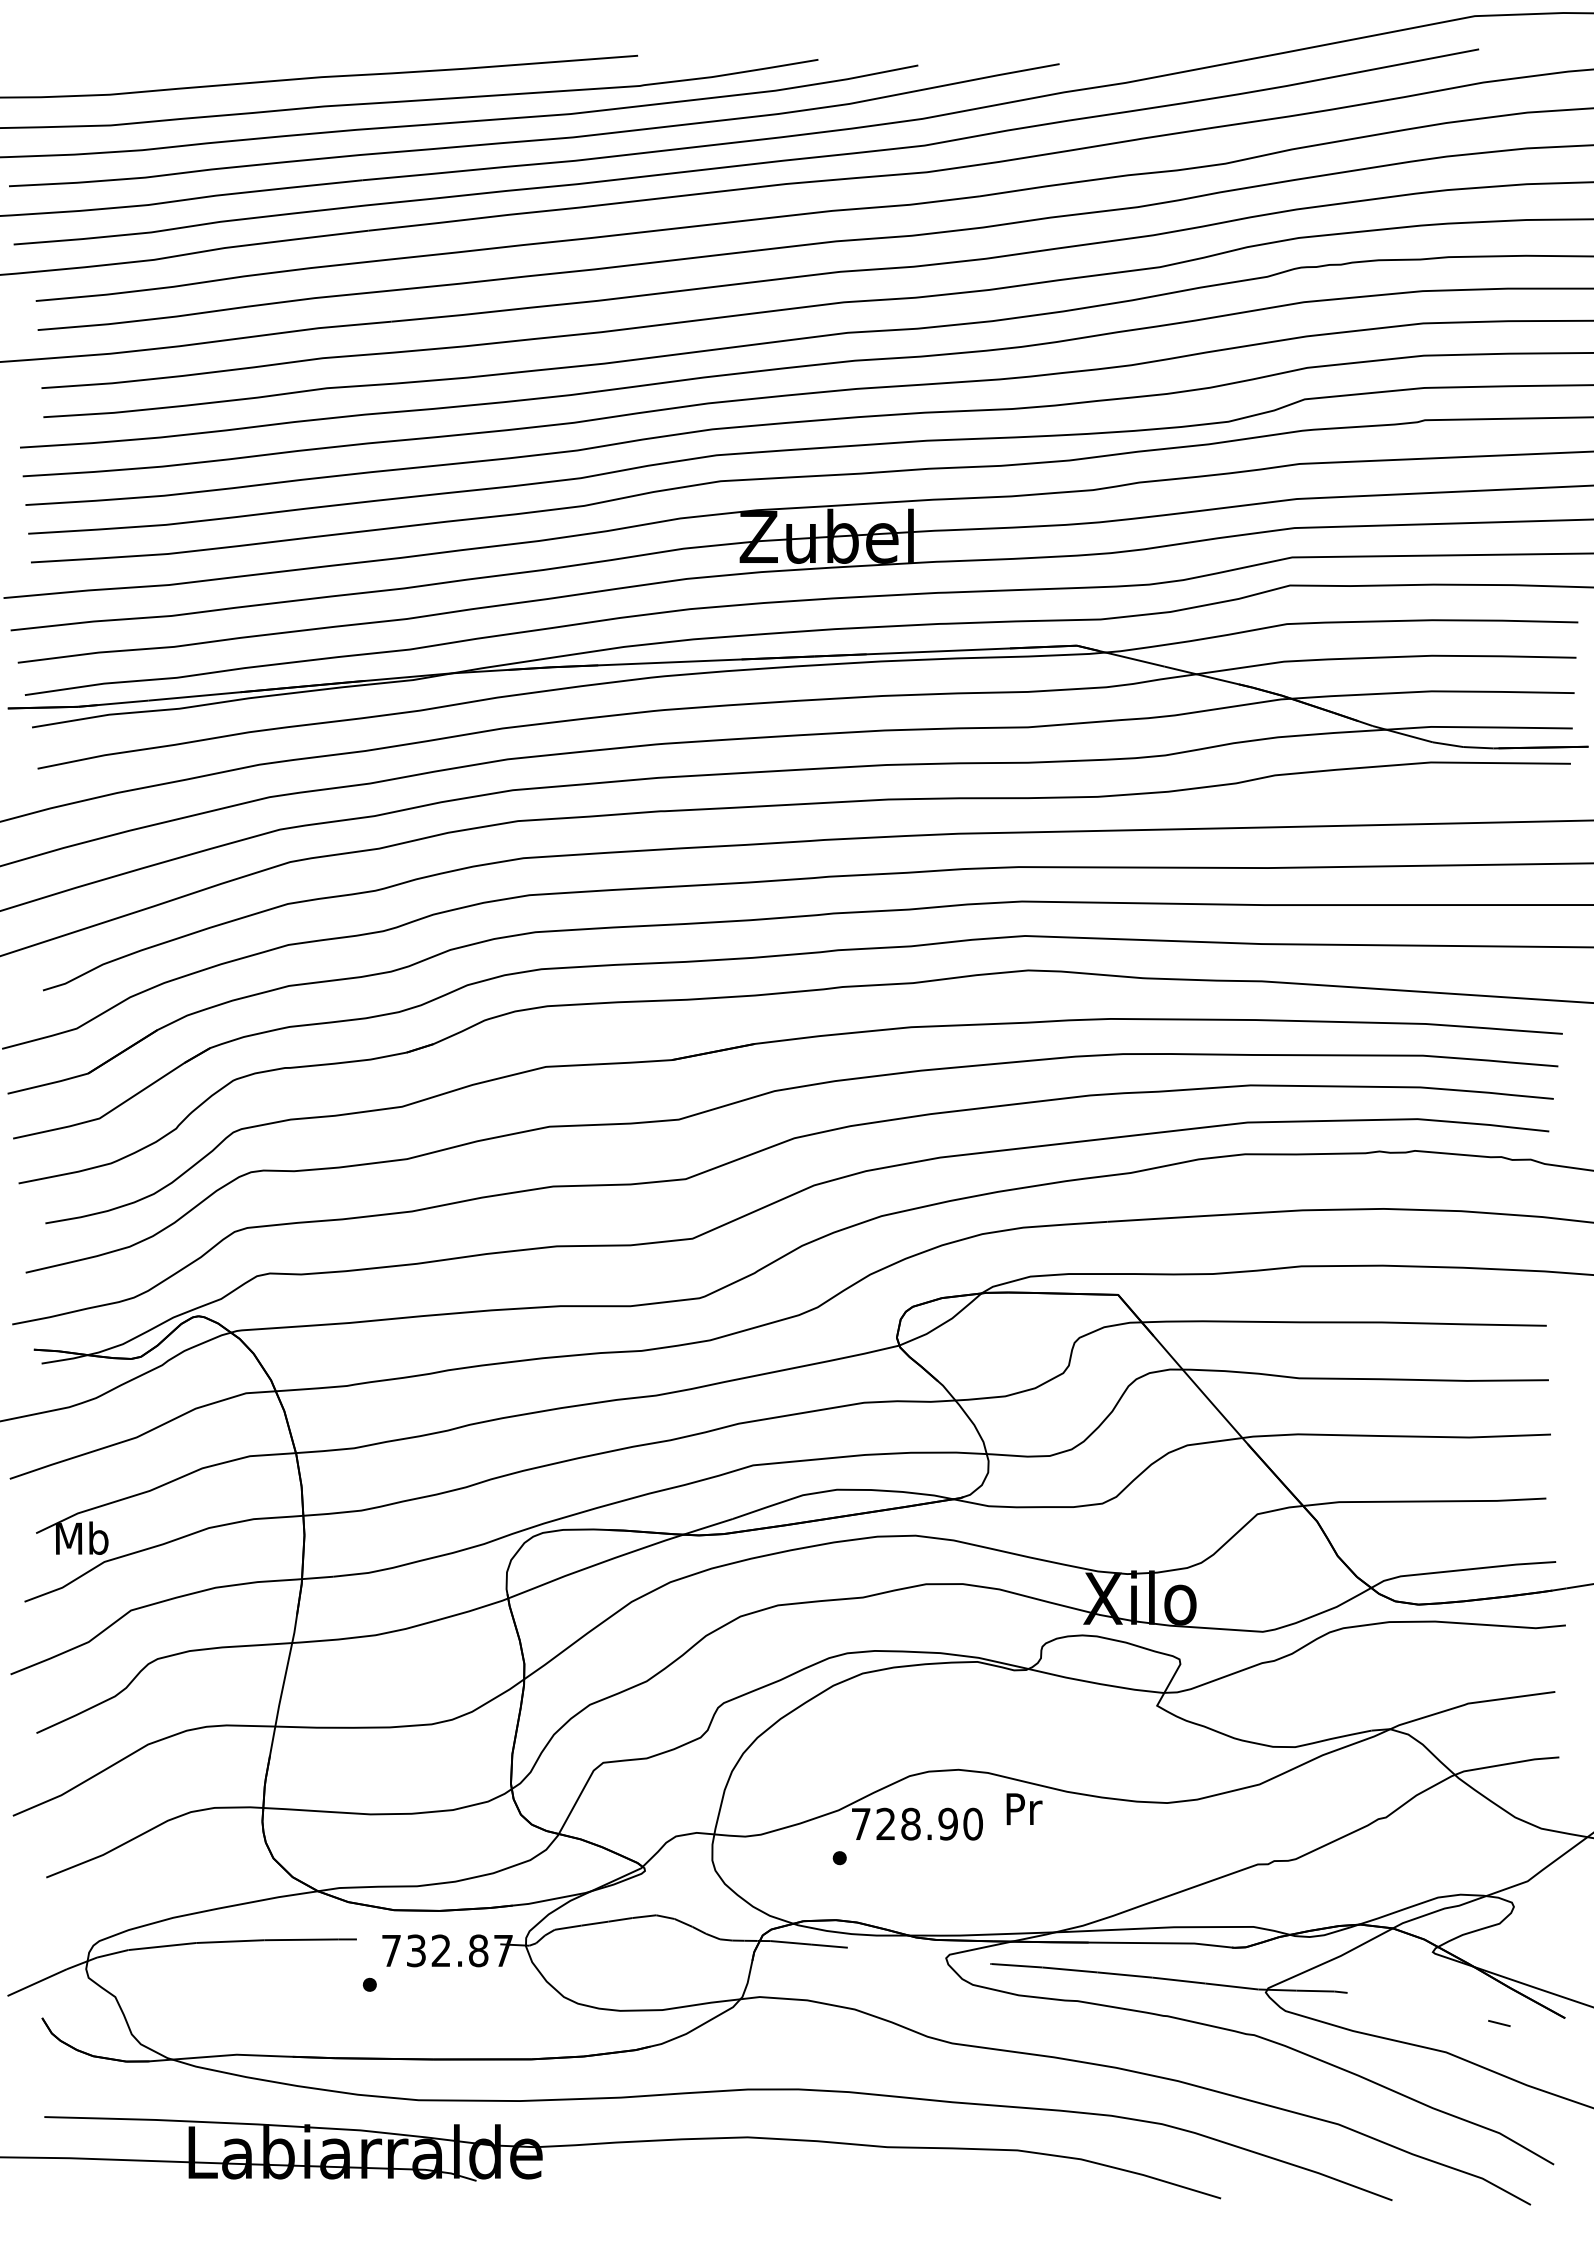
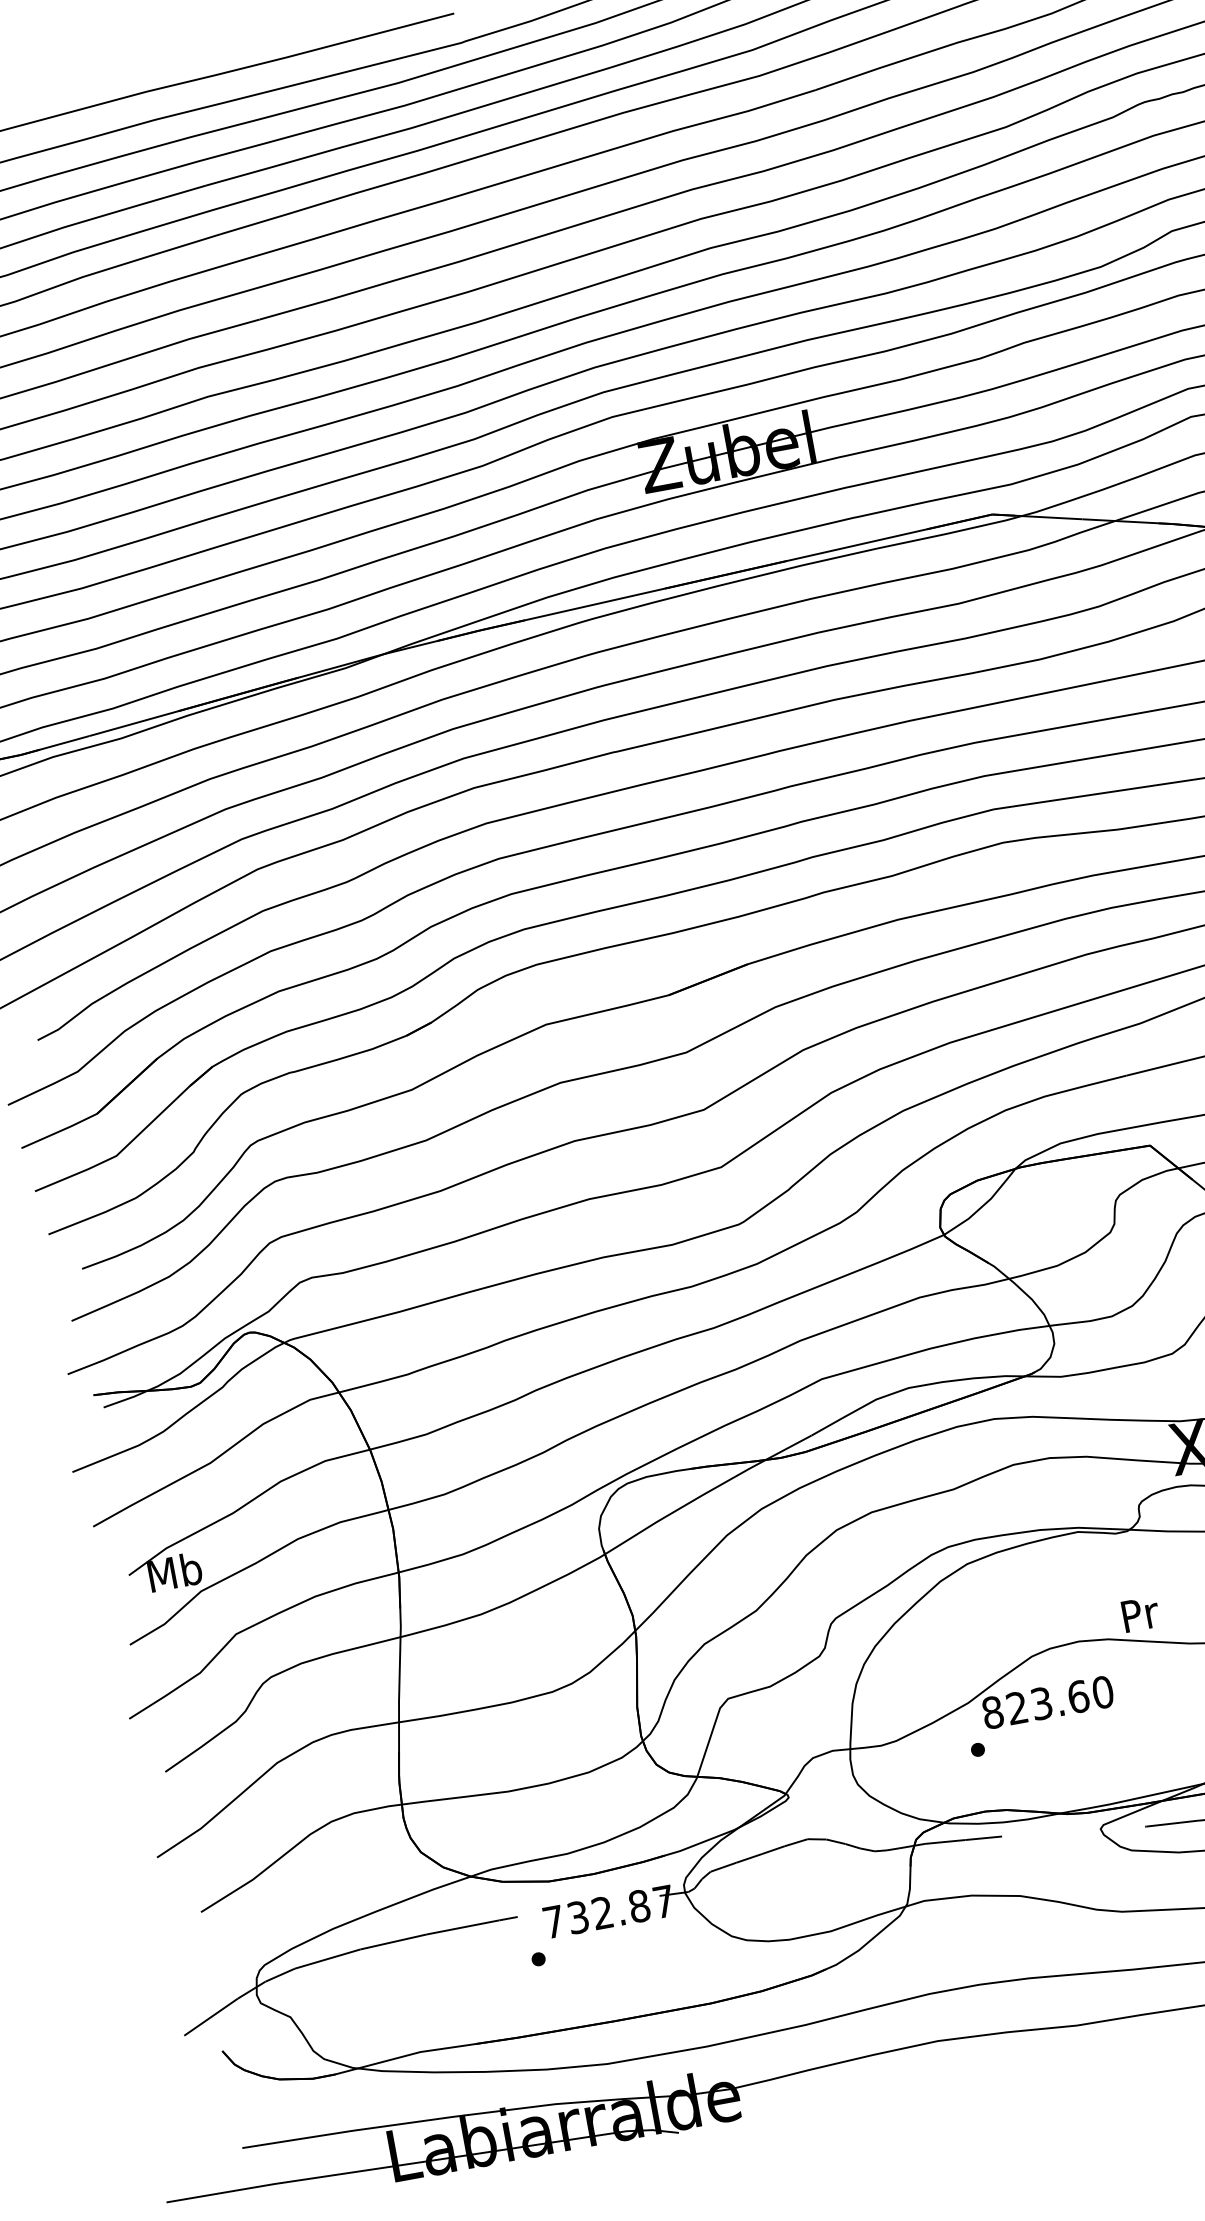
text: (1024, 1808) -> (1140, 1613), moved
text: (904, 1823) -> (1035, 1704), 728.90 -> 823.60

